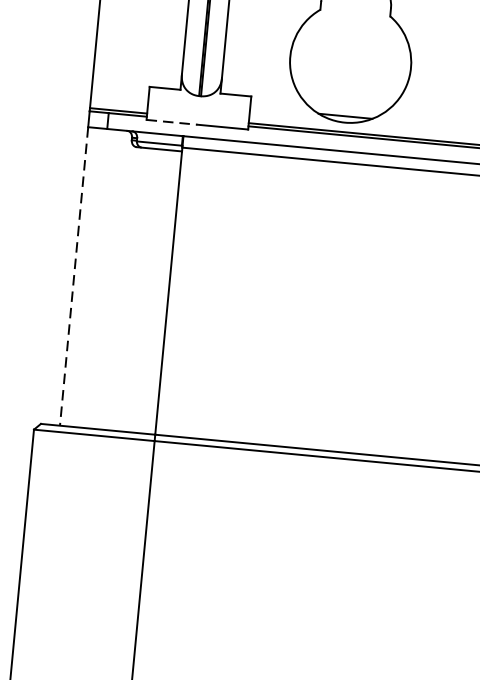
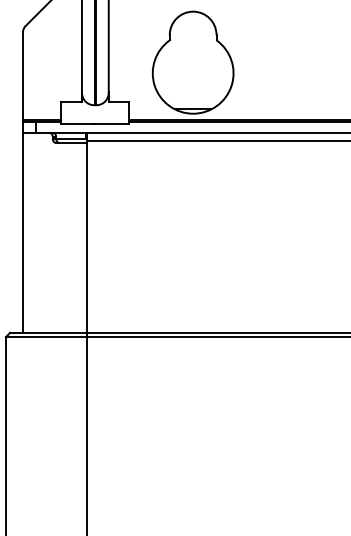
line: (172, 122) -> (78, 124), dashed -> solid
line: (74, 276) -> (23, 232), dashed -> solid

